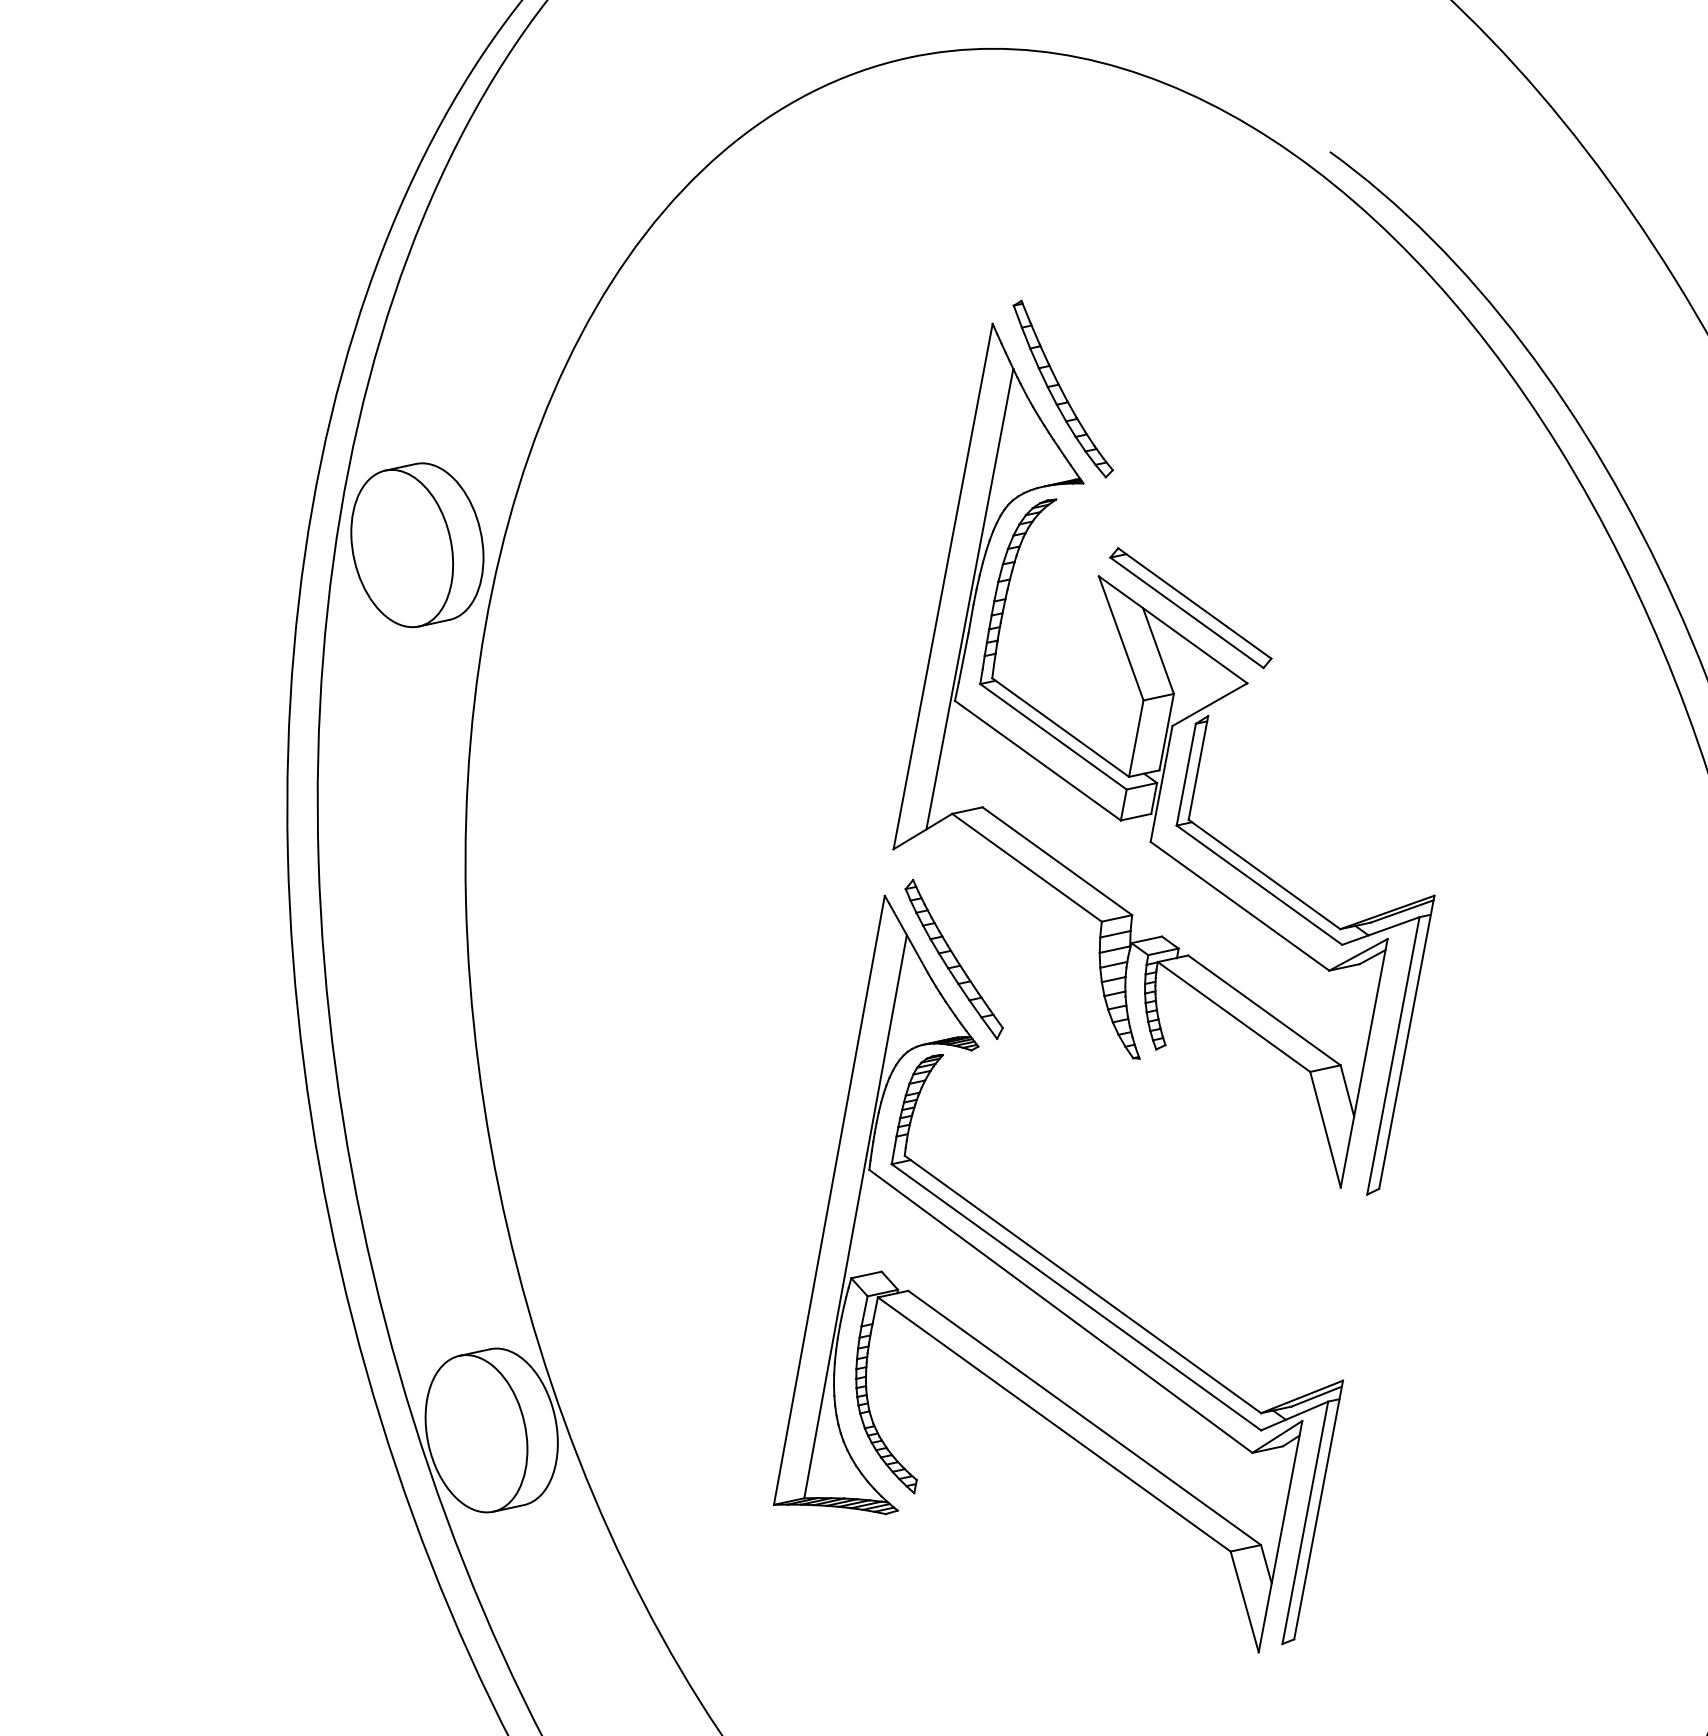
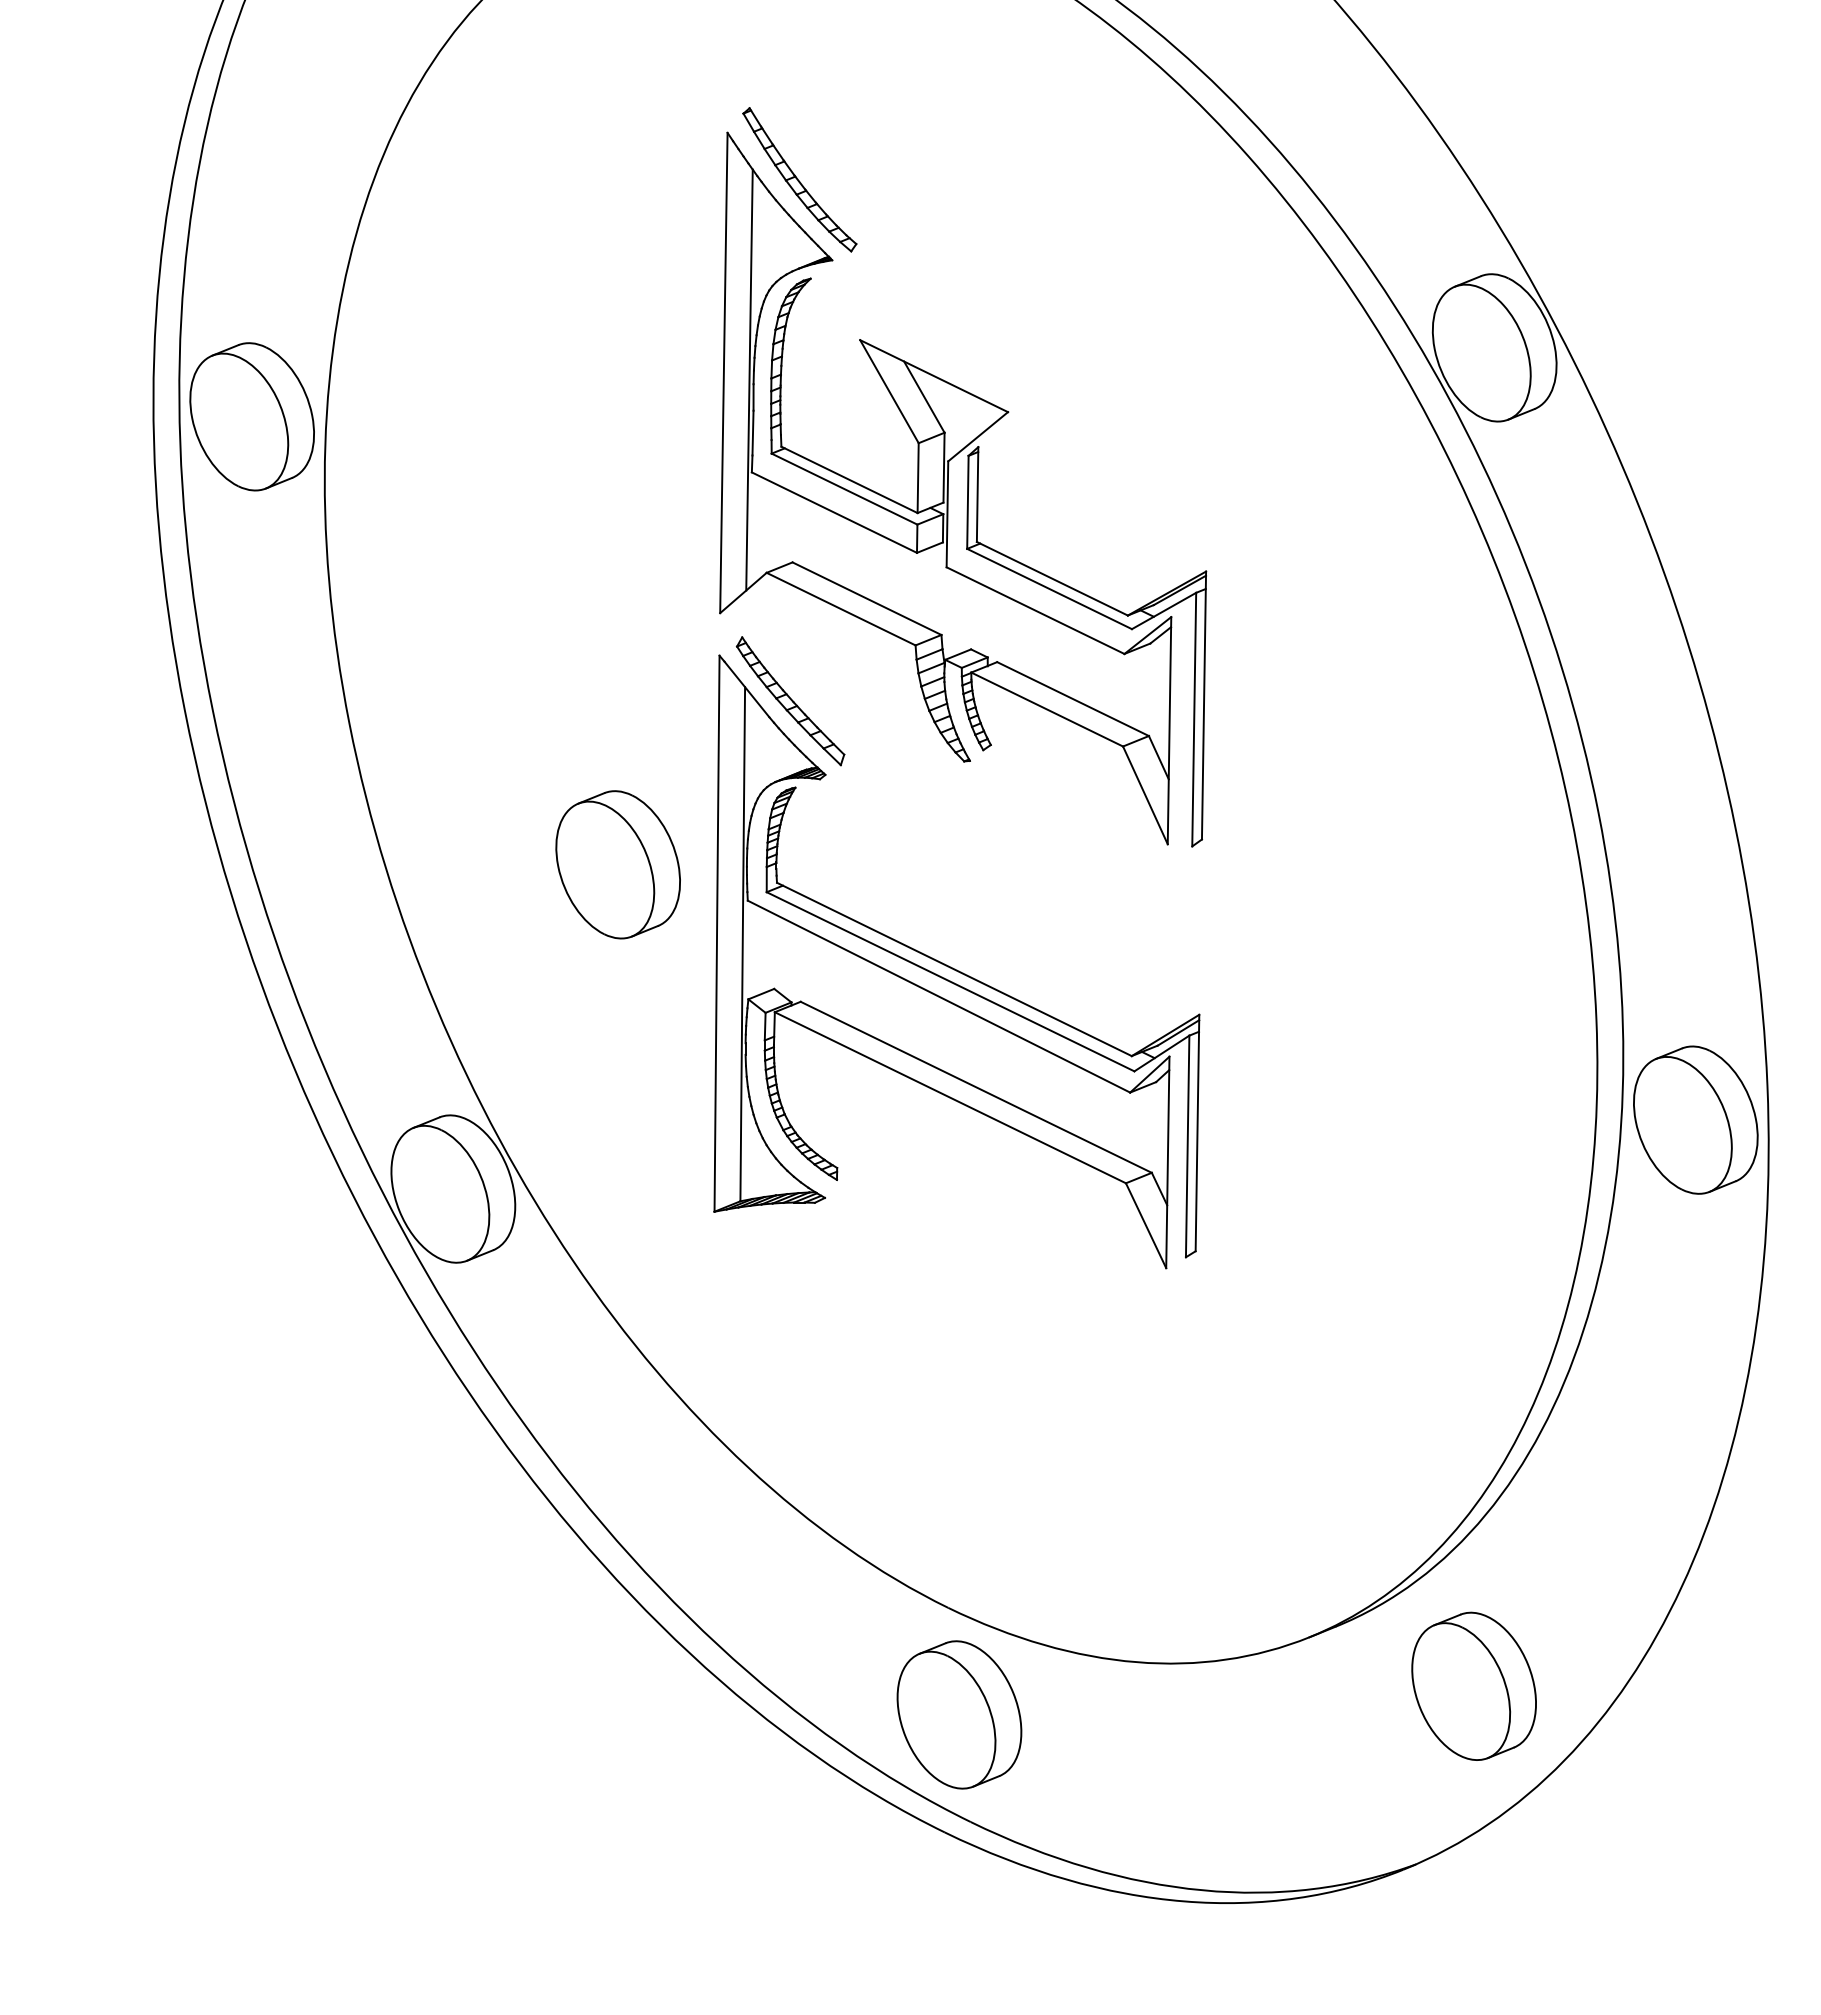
part: (1190, 608) -> (946, 354), removed
part: (733, 1105) -> (617, 864), added

